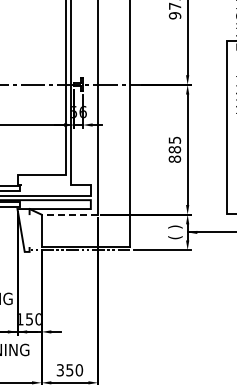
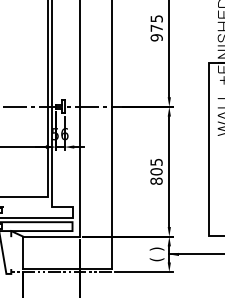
text: (174, 149) -> (156, 171), 885 -> 805
line: (69, 214) -> (51, 236), dashed -> solid

